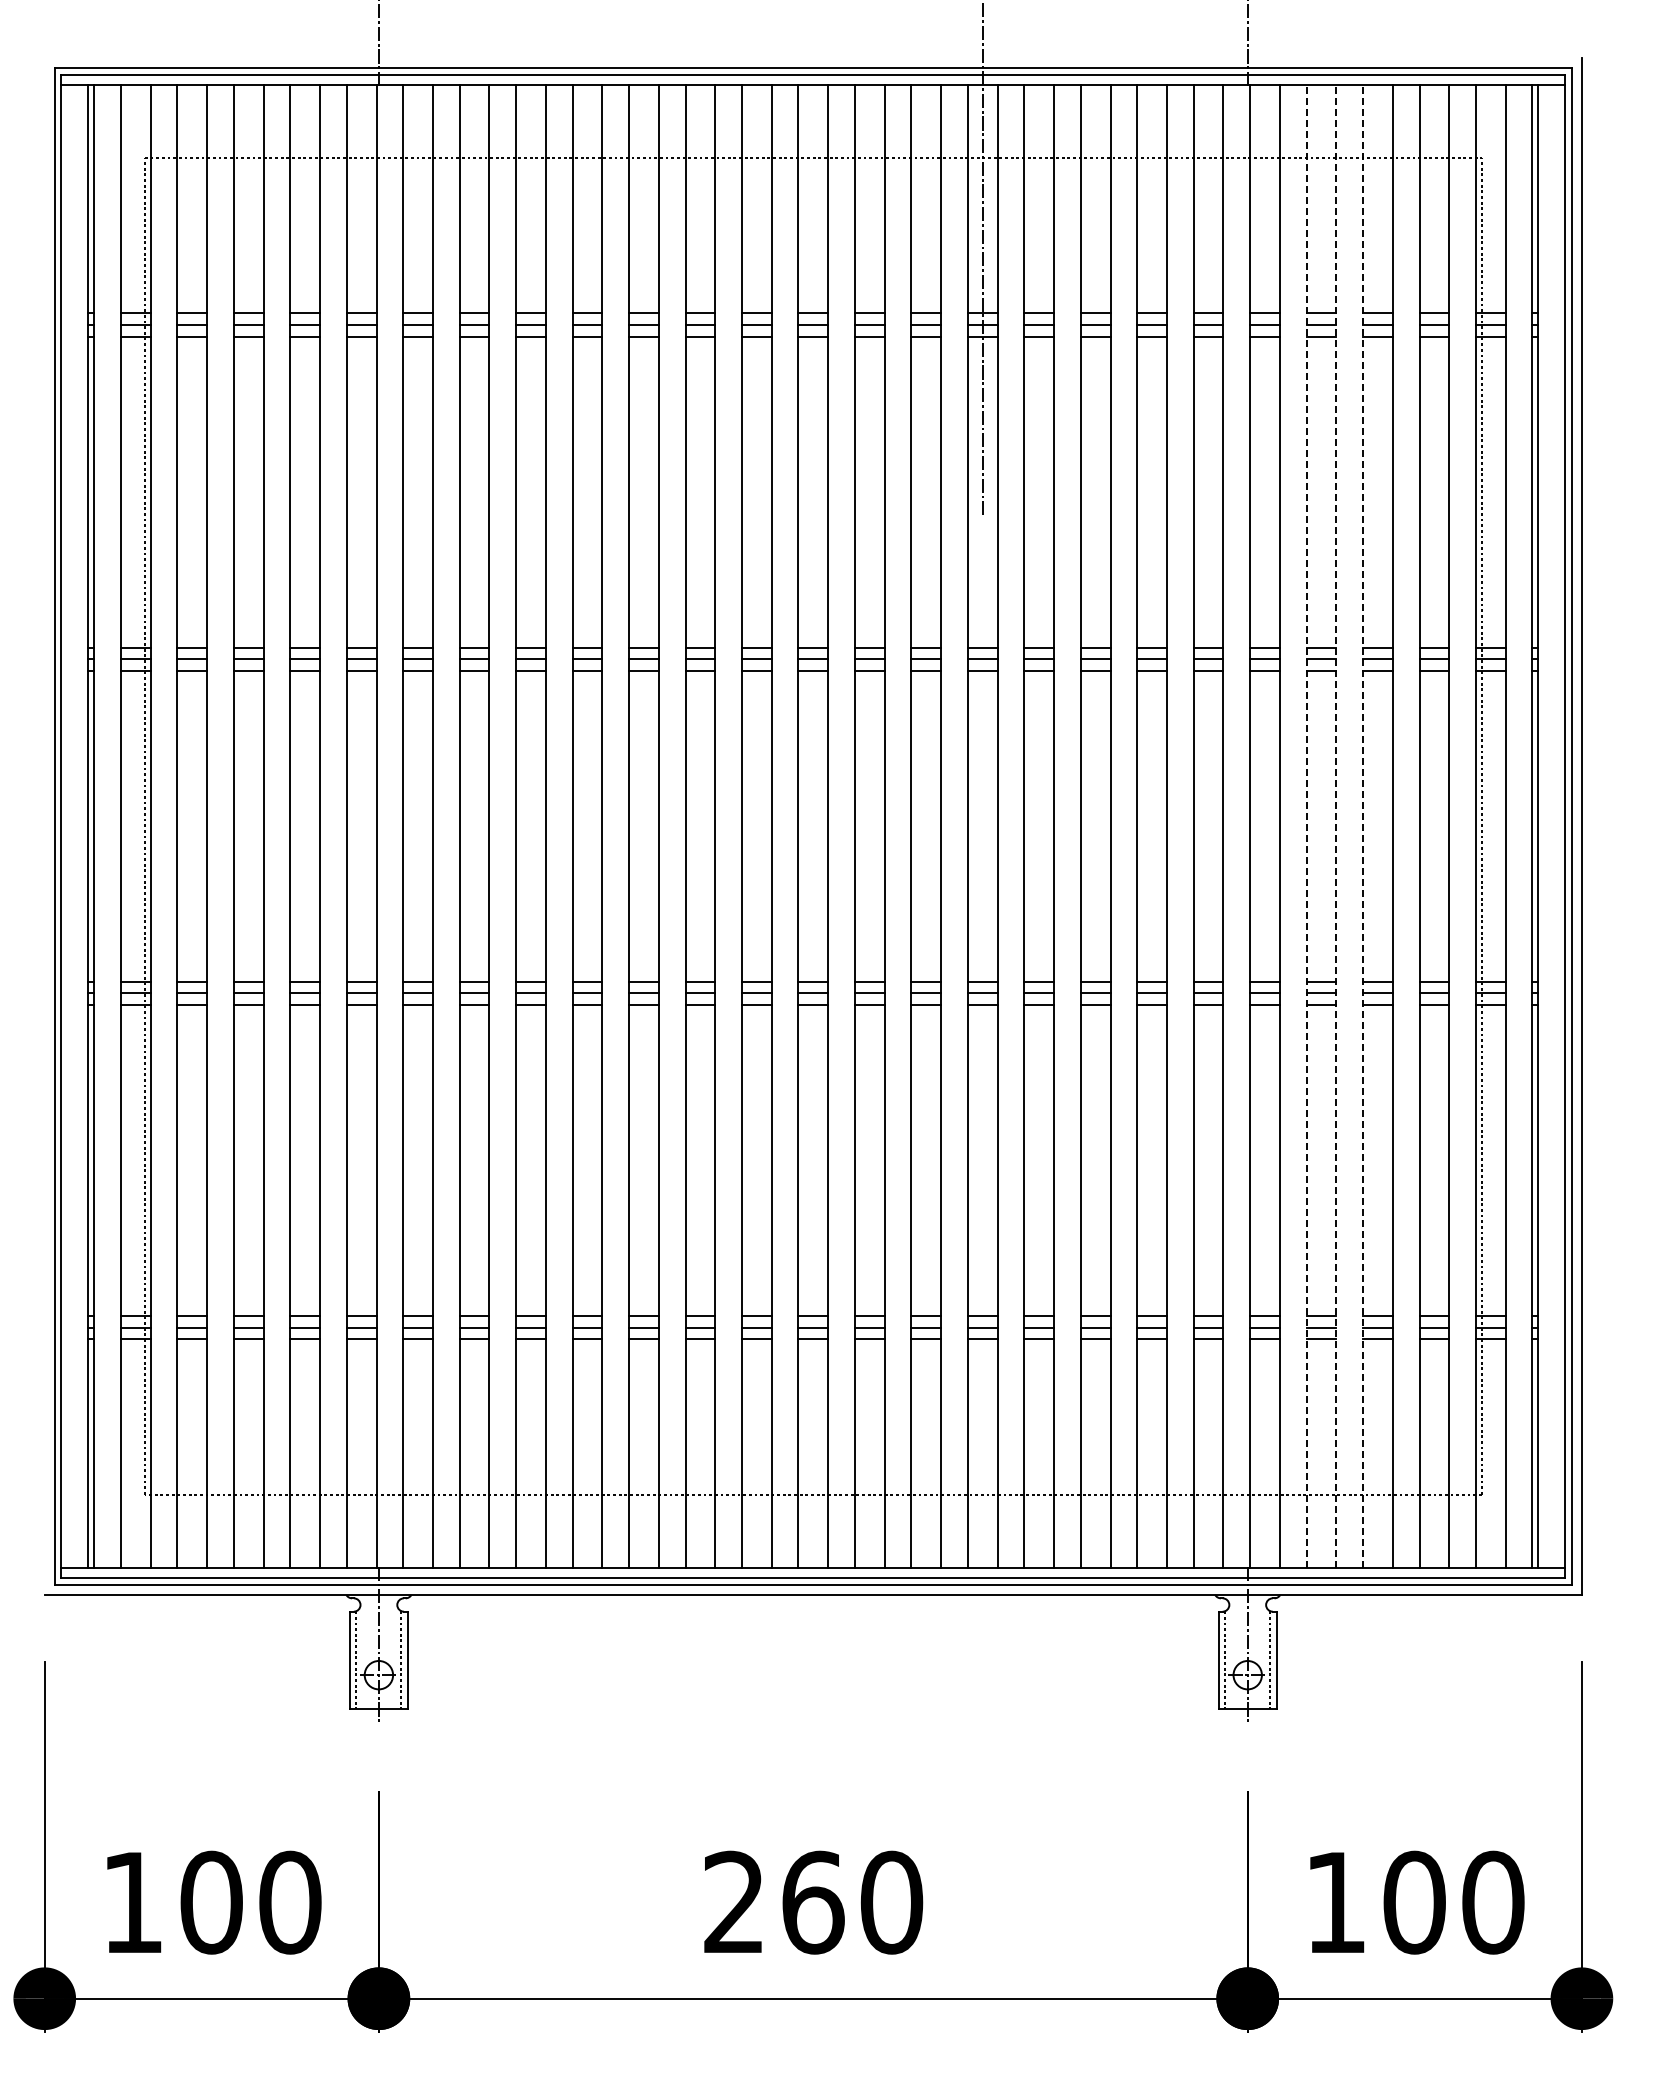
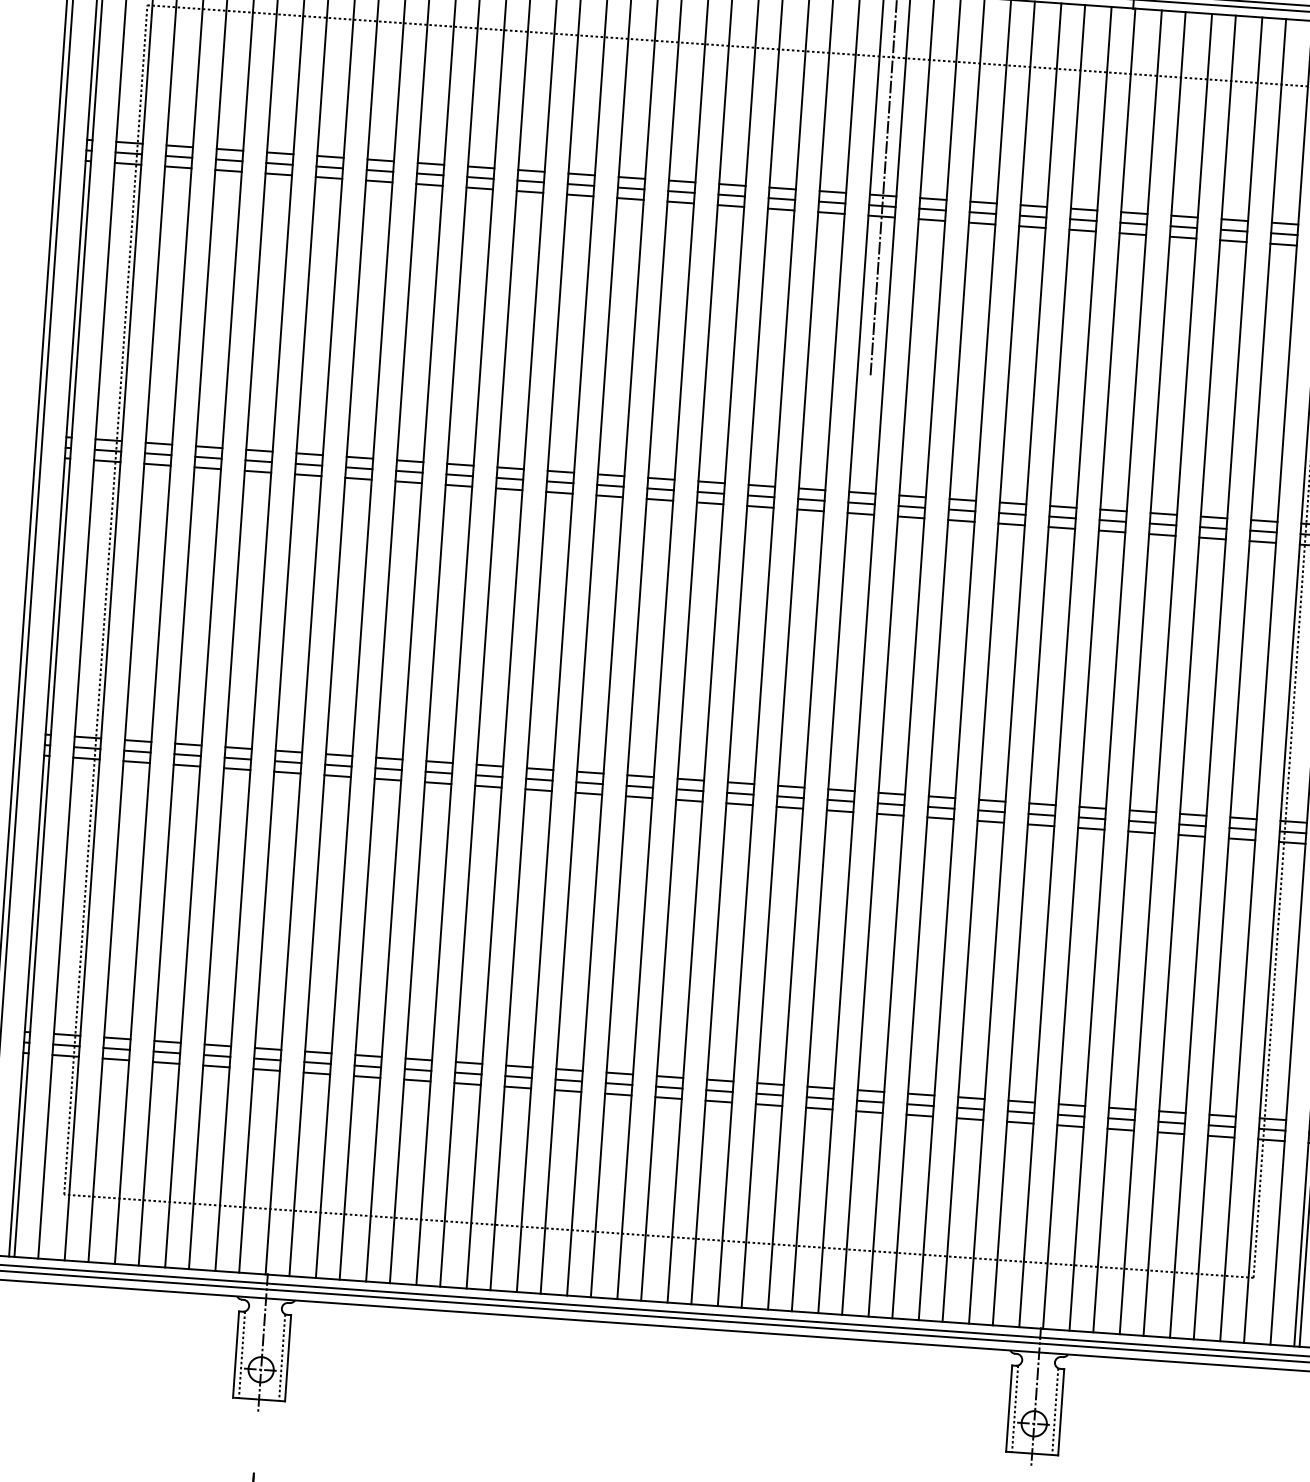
line: (1306, 826) -> (1139, 672), dashed -> solid
line: (1336, 826) -> (1166, 674), dashed -> solid
line: (1363, 826) -> (1190, 675), dashed -> solid

